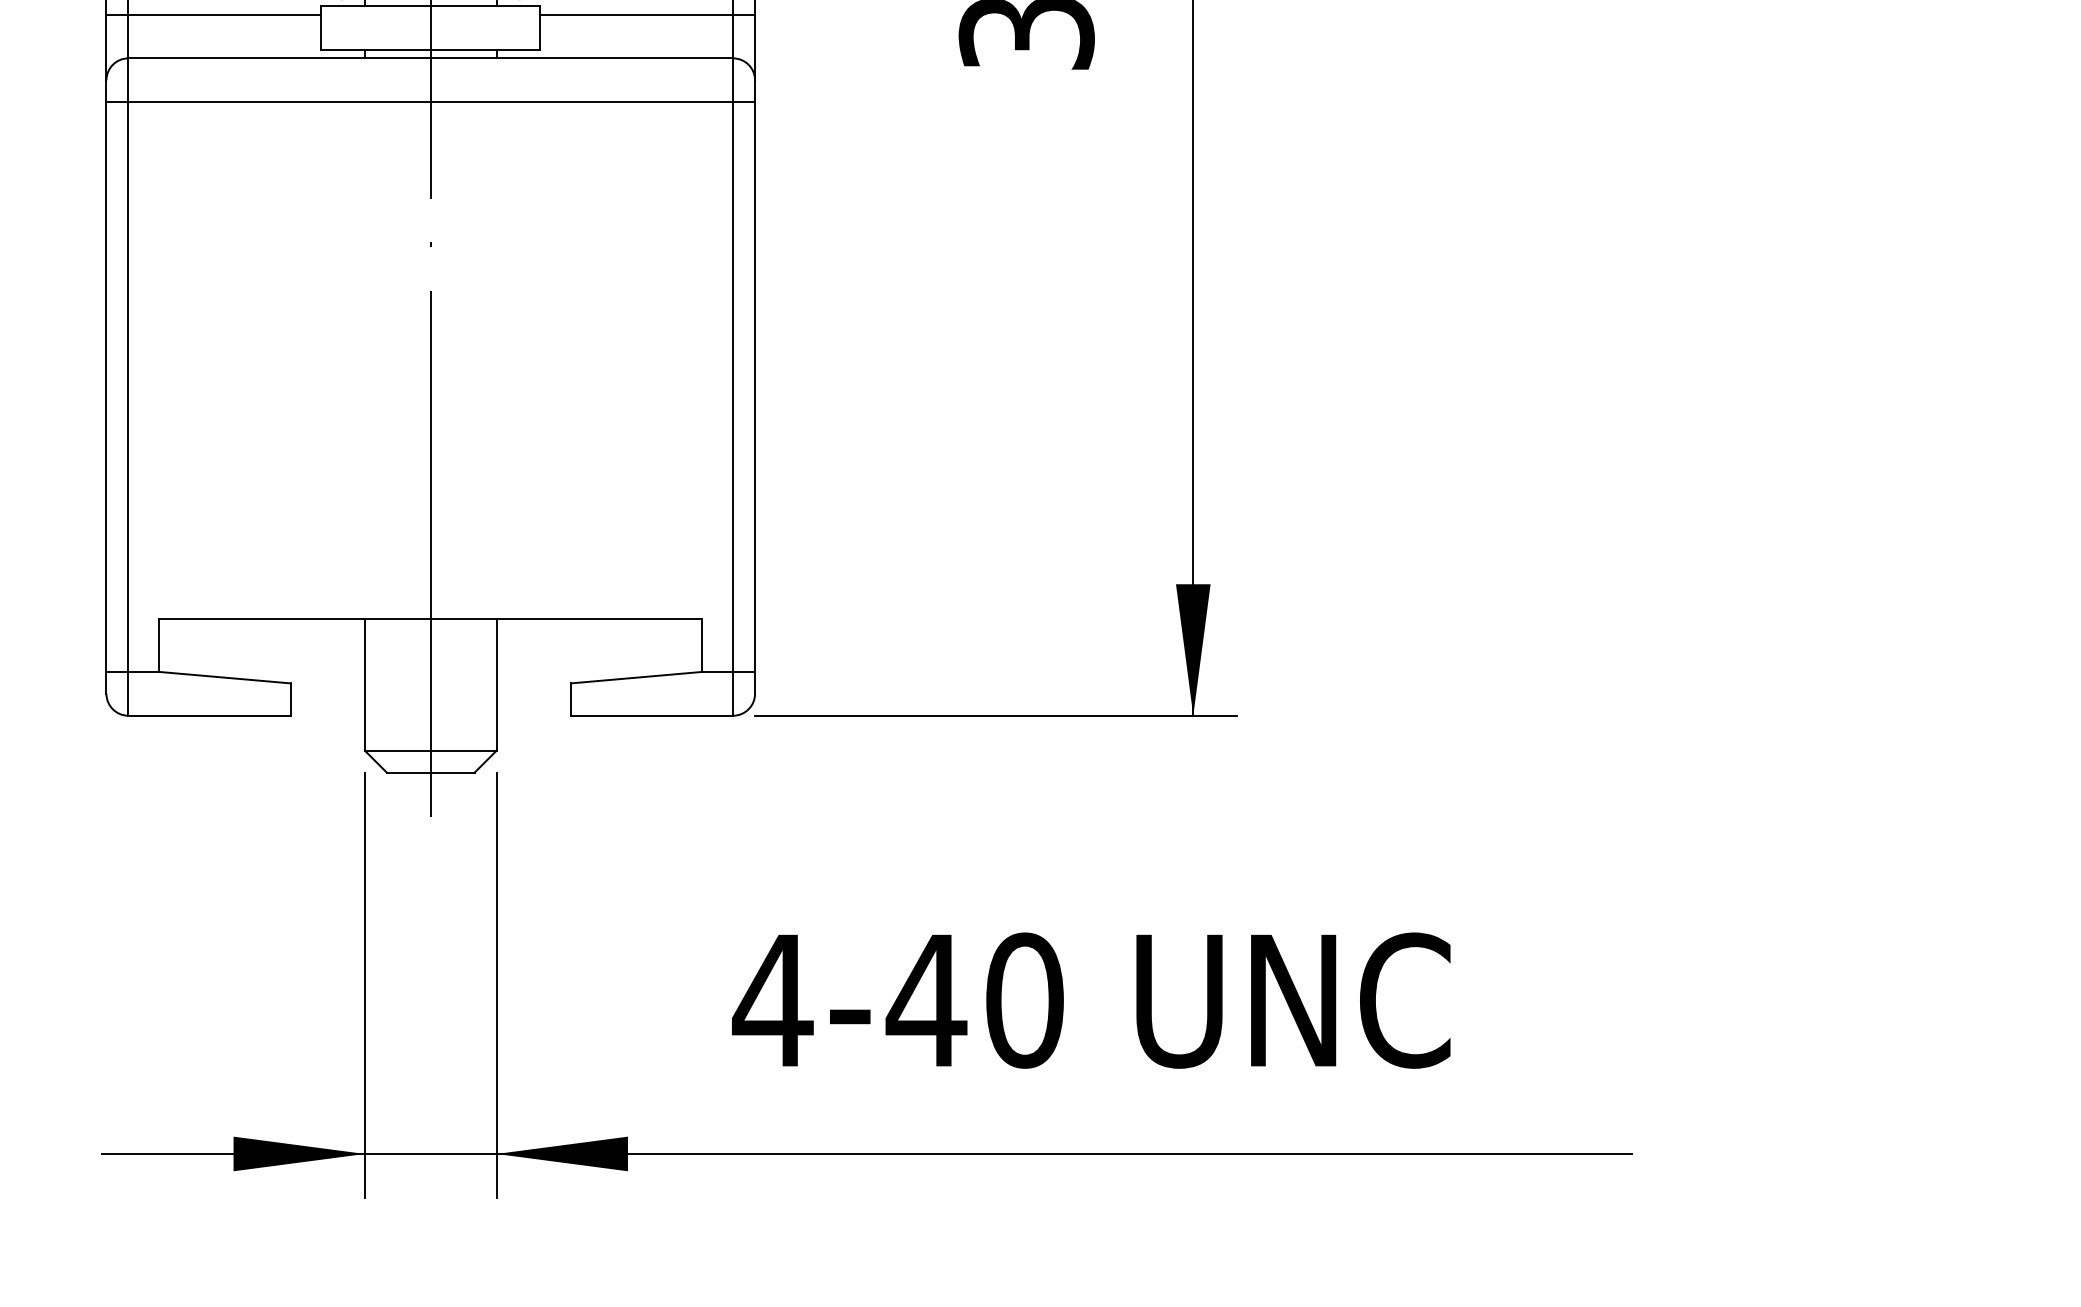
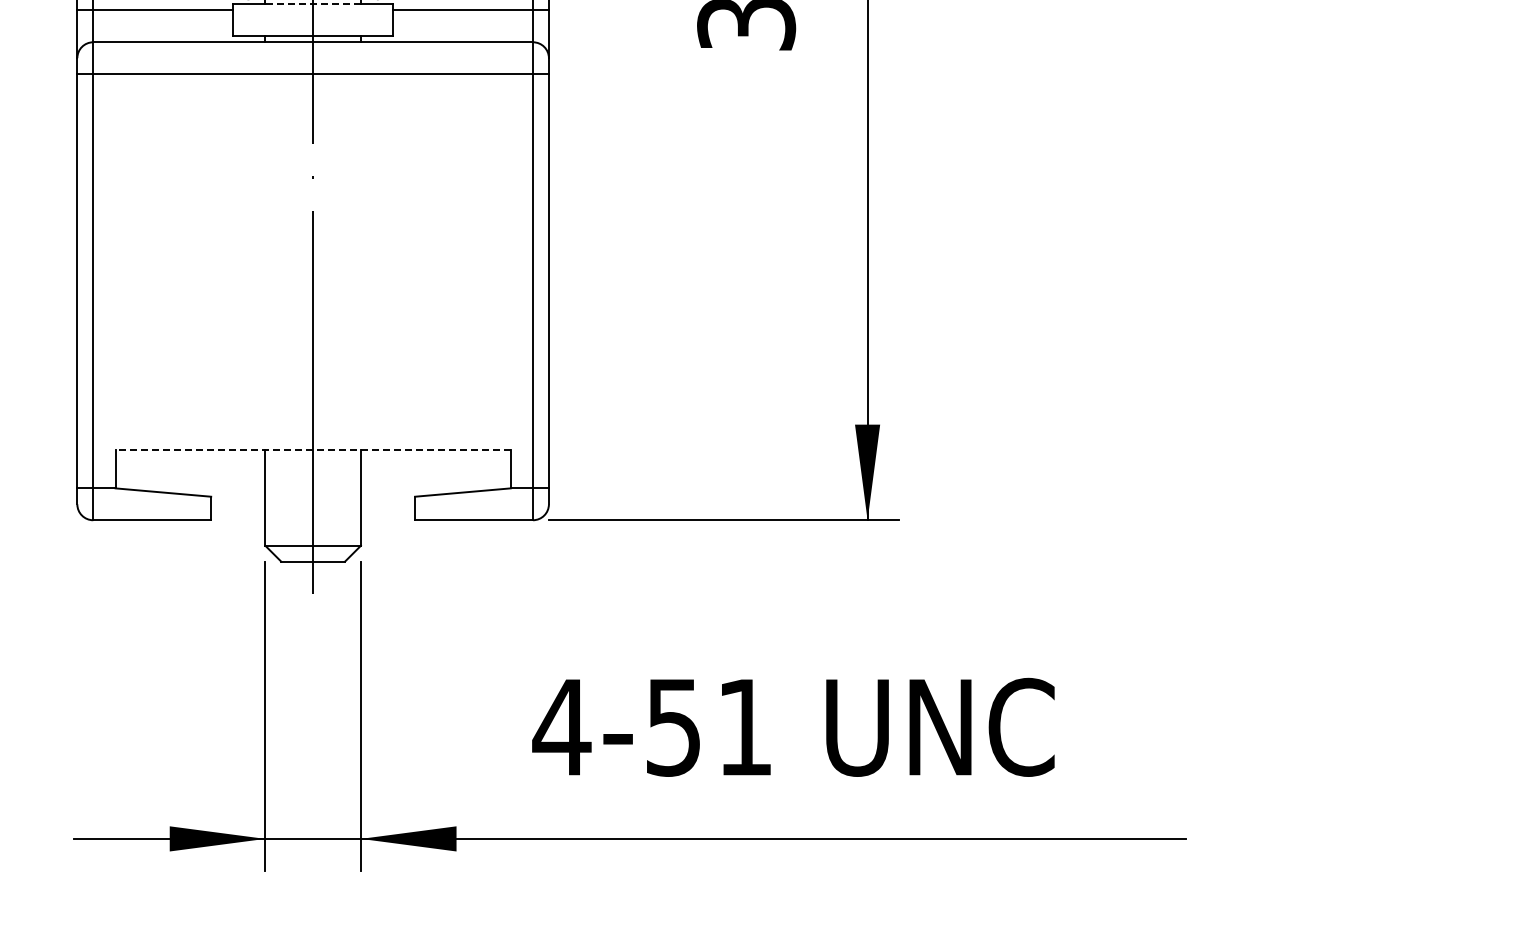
line: (431, 6) -> (313, 4), solid -> dashed
line: (431, 619) -> (313, 450), solid -> dashed
text: (974, 999) -> (708, 726), 4-40 -> 4-51

